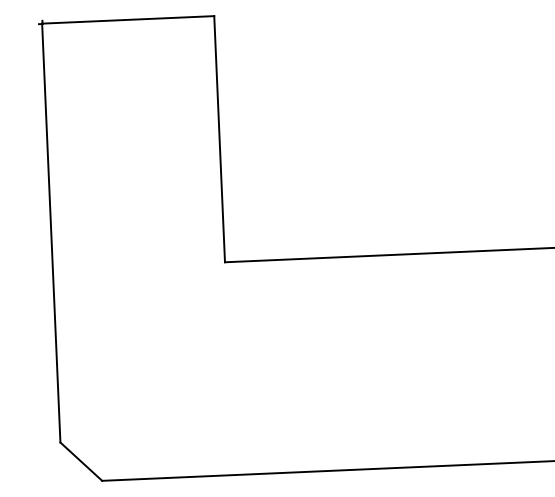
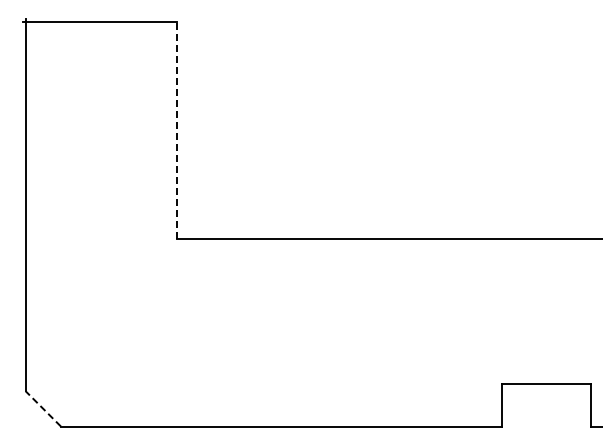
line: (219, 139) -> (177, 130), solid -> dashed
line: (81, 461) -> (43, 408), solid -> dashed

